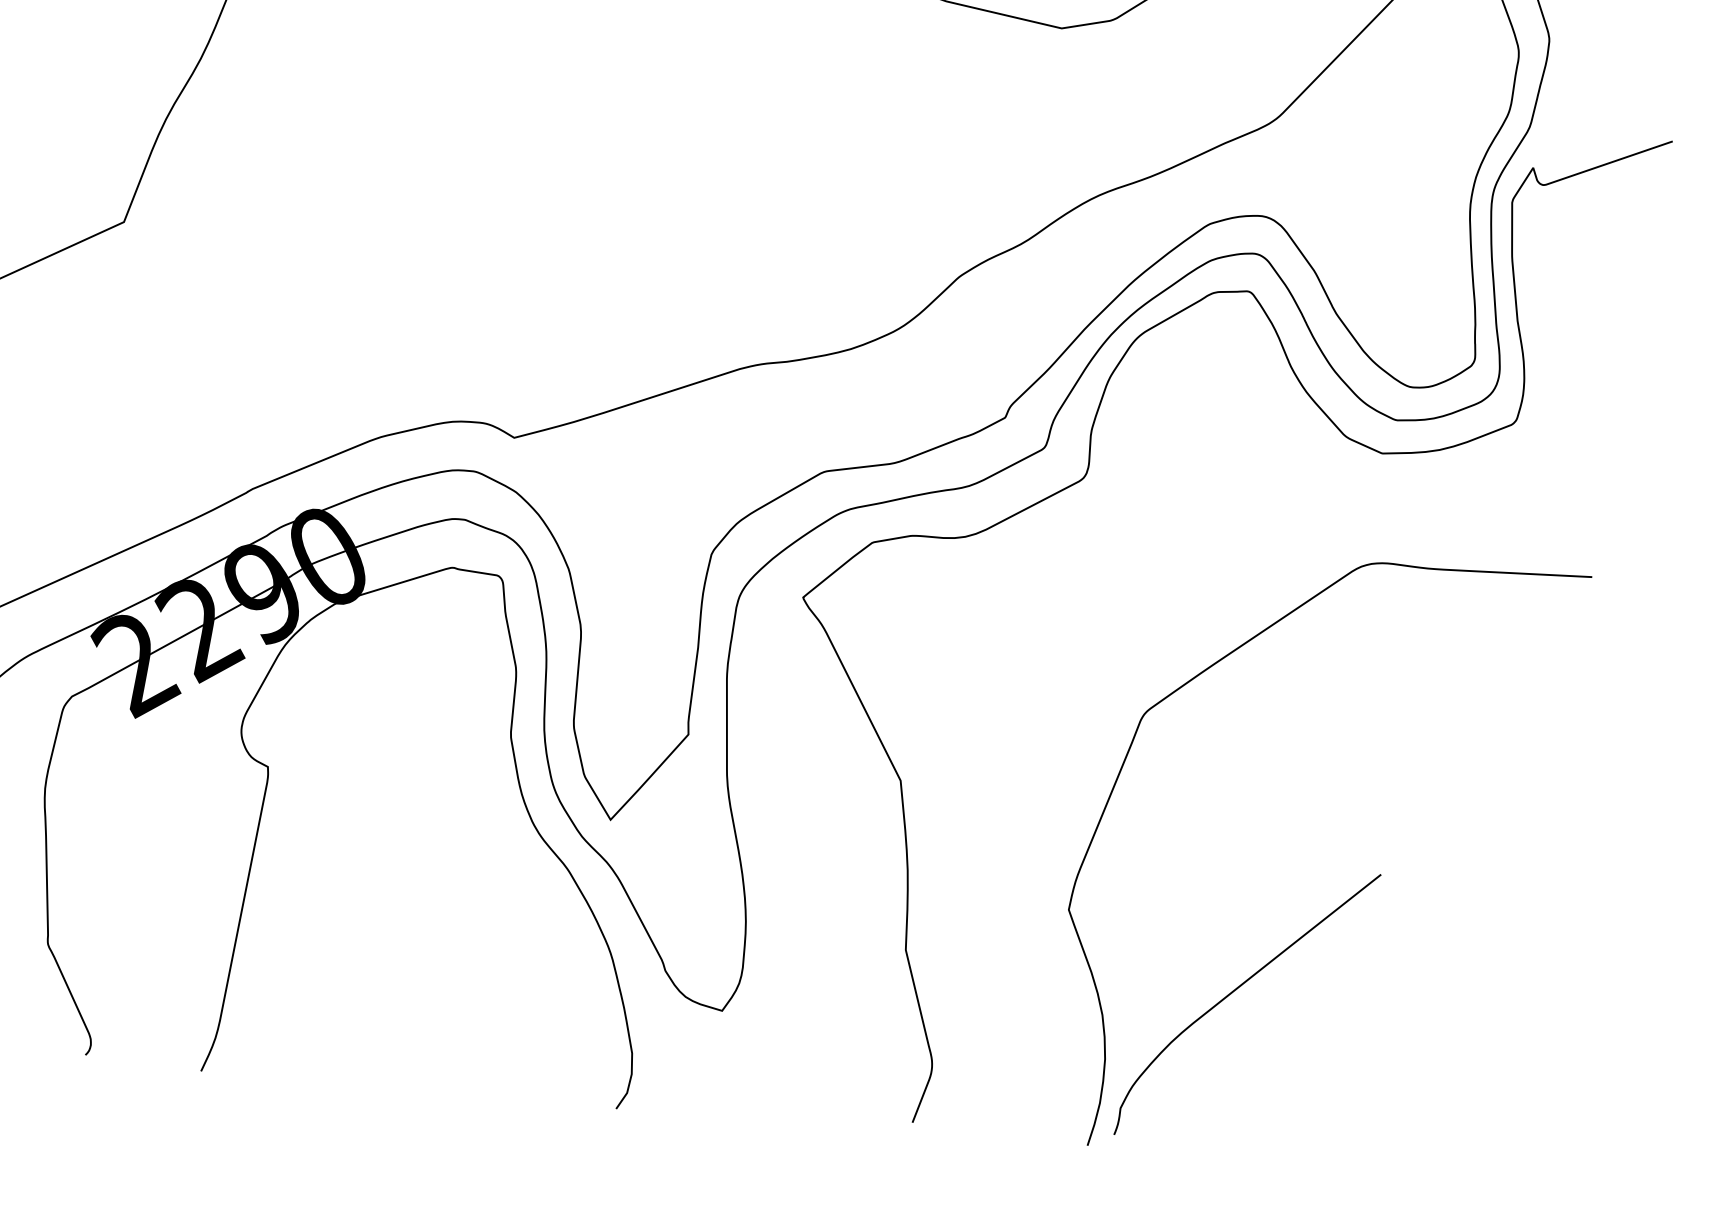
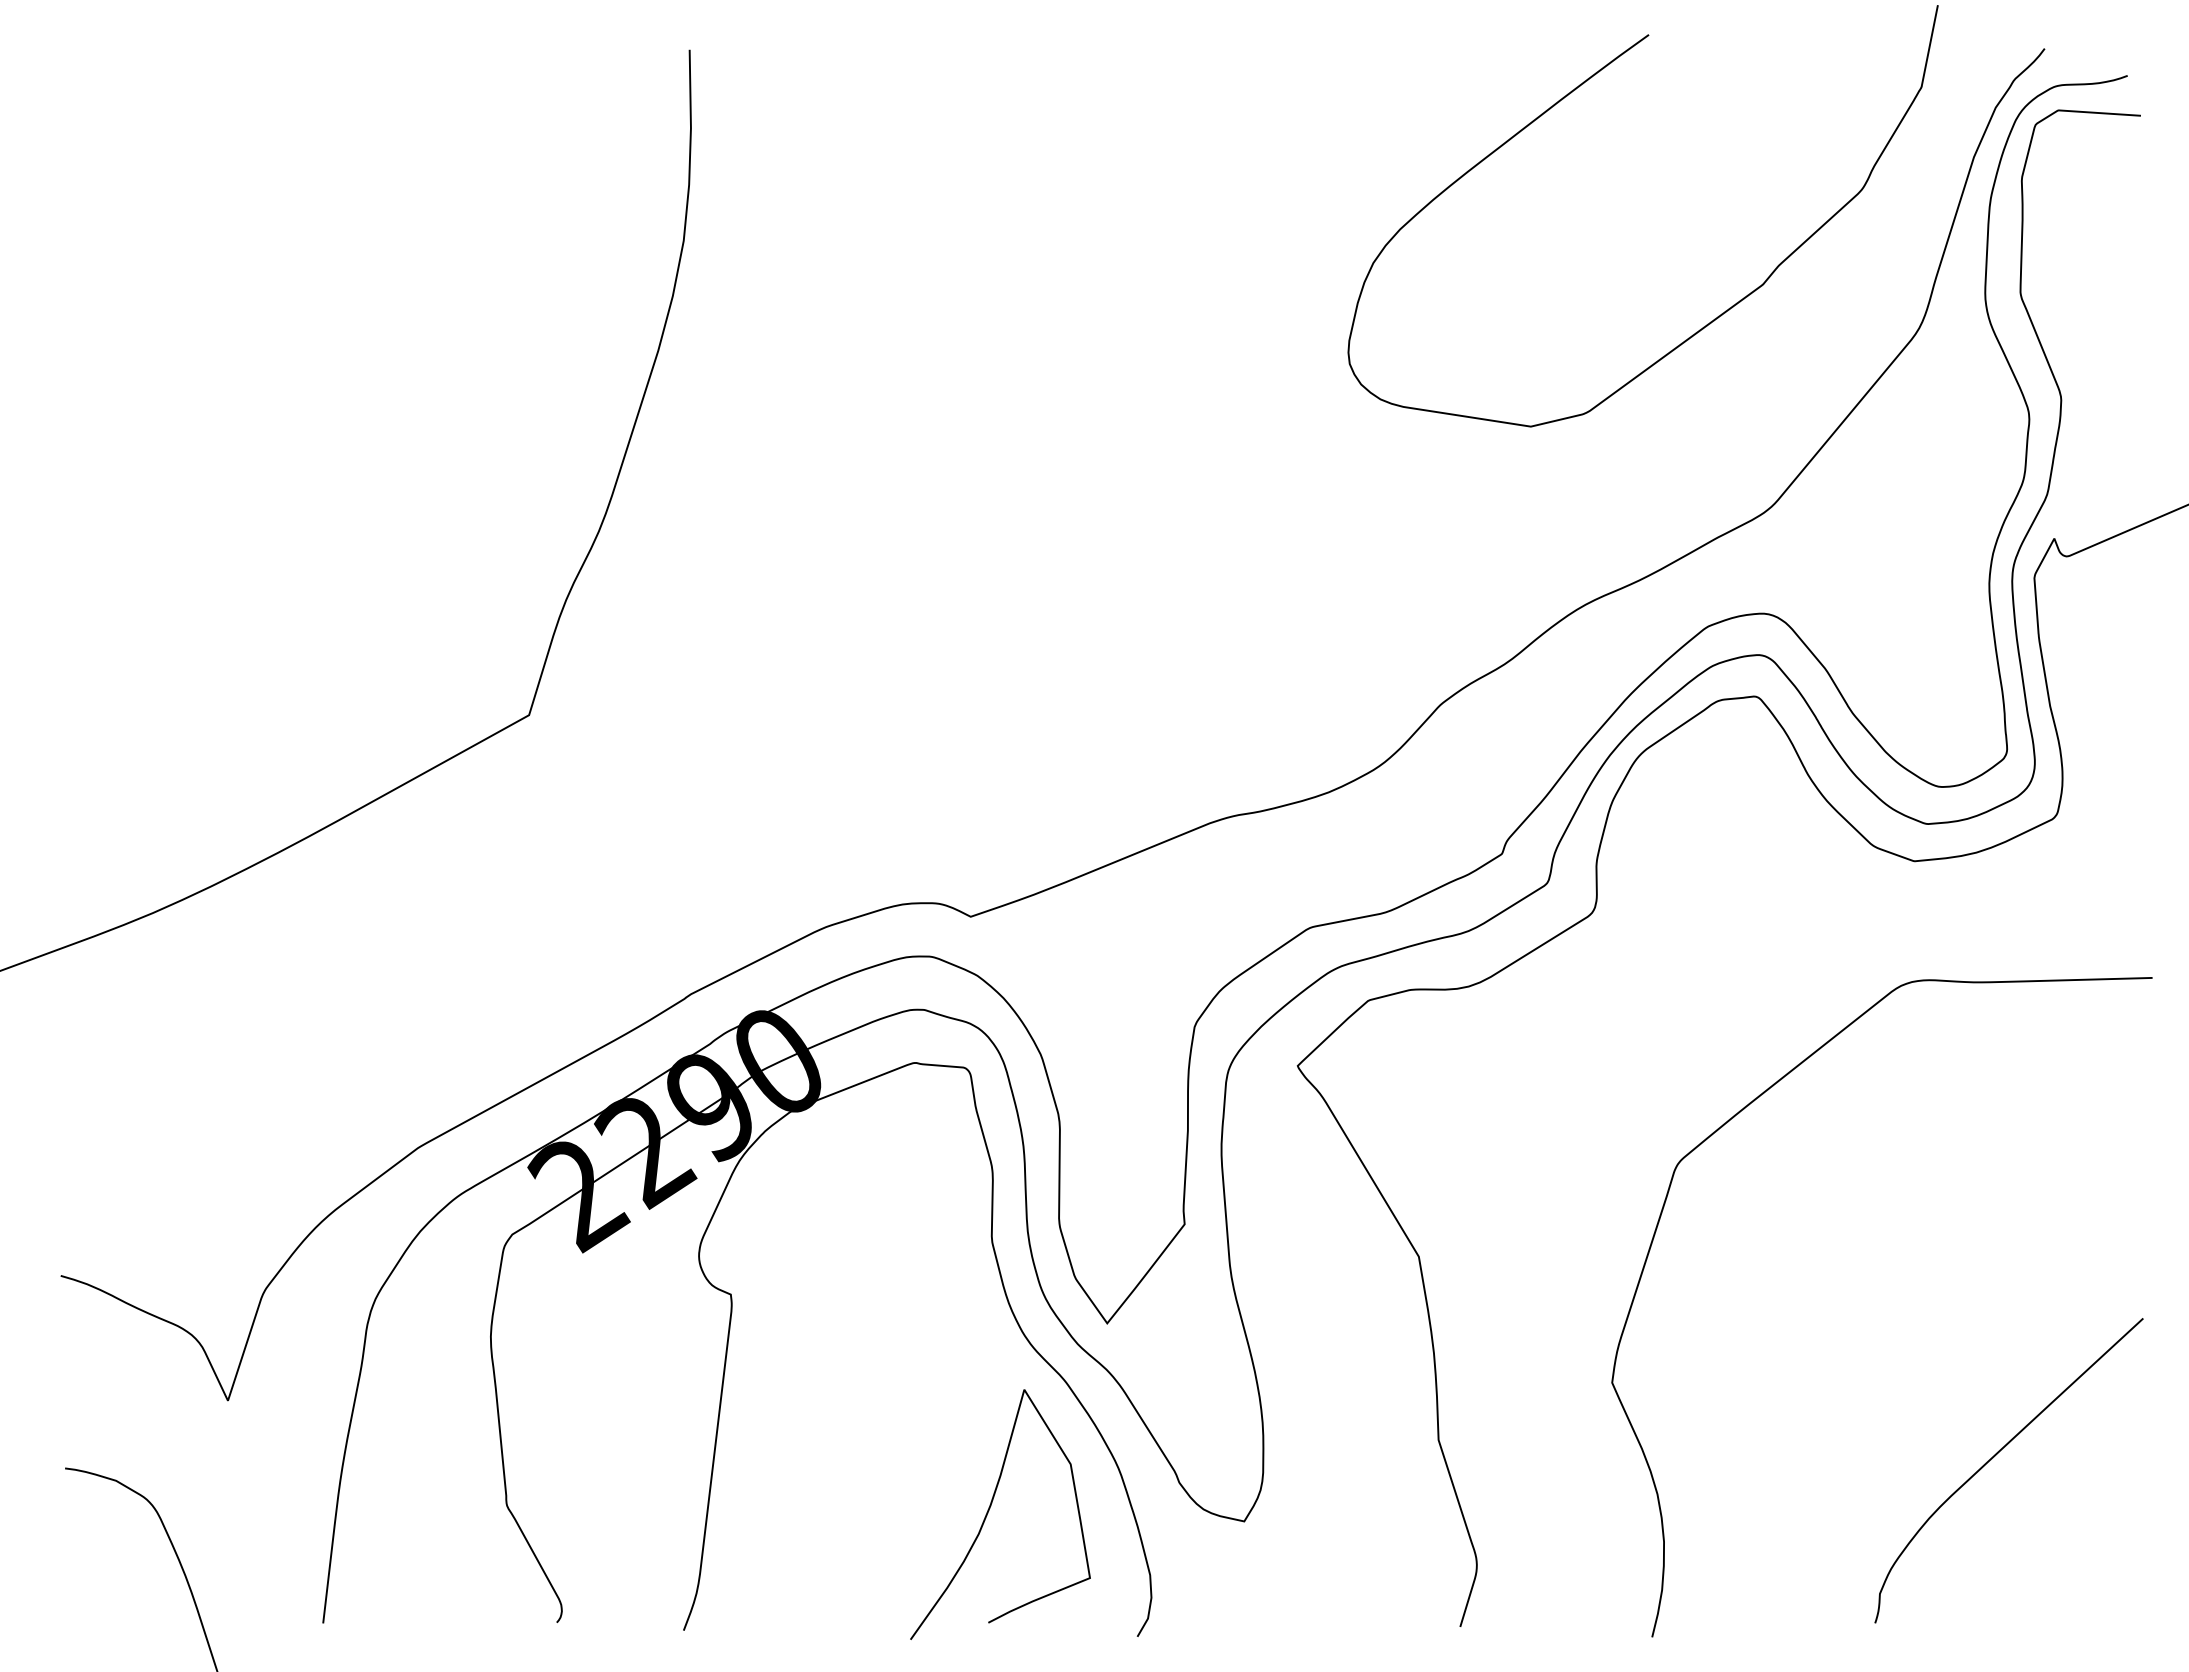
curve: (490, 981) -> (990, 1508), added
curve: (1236, 990) -> (1995, 1456), moved

